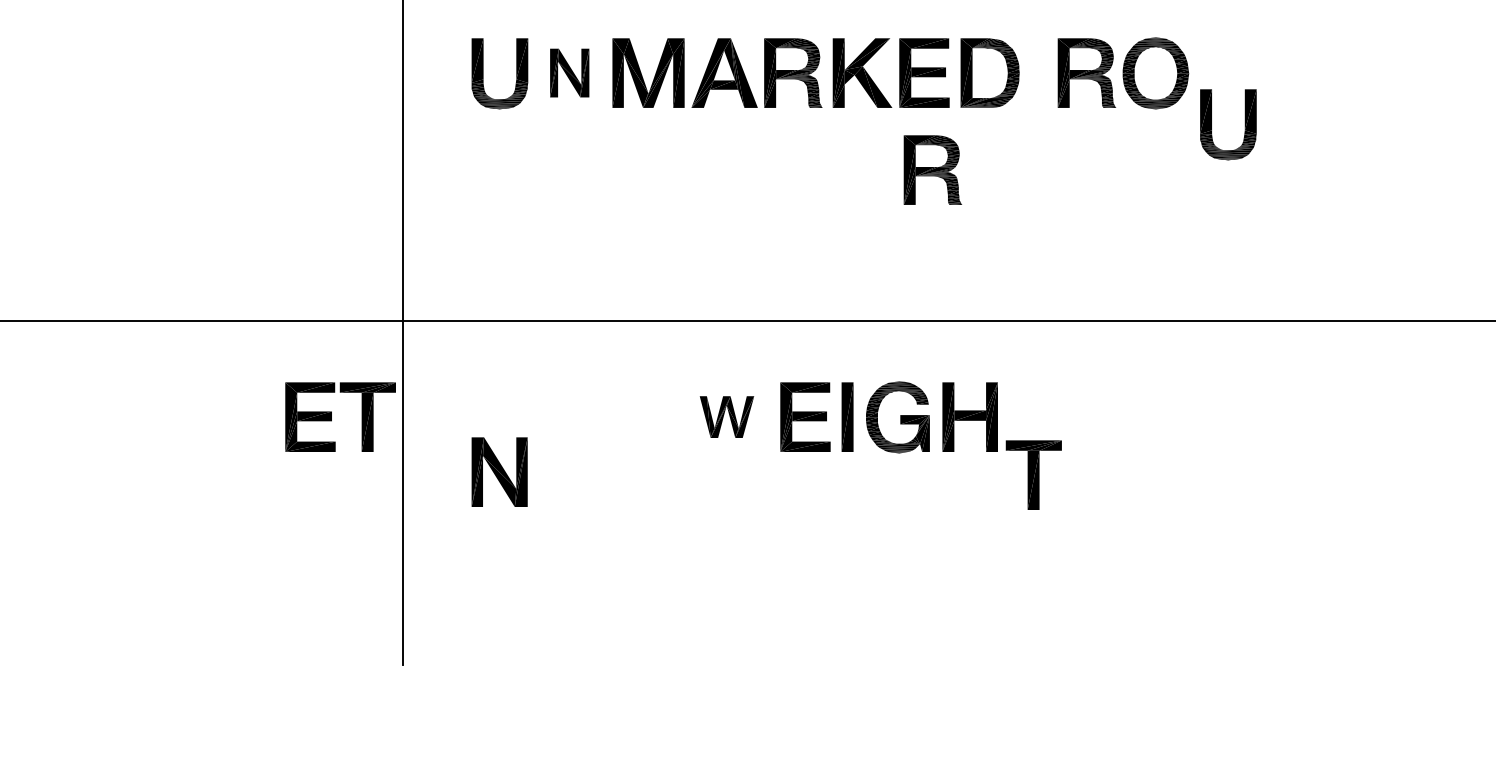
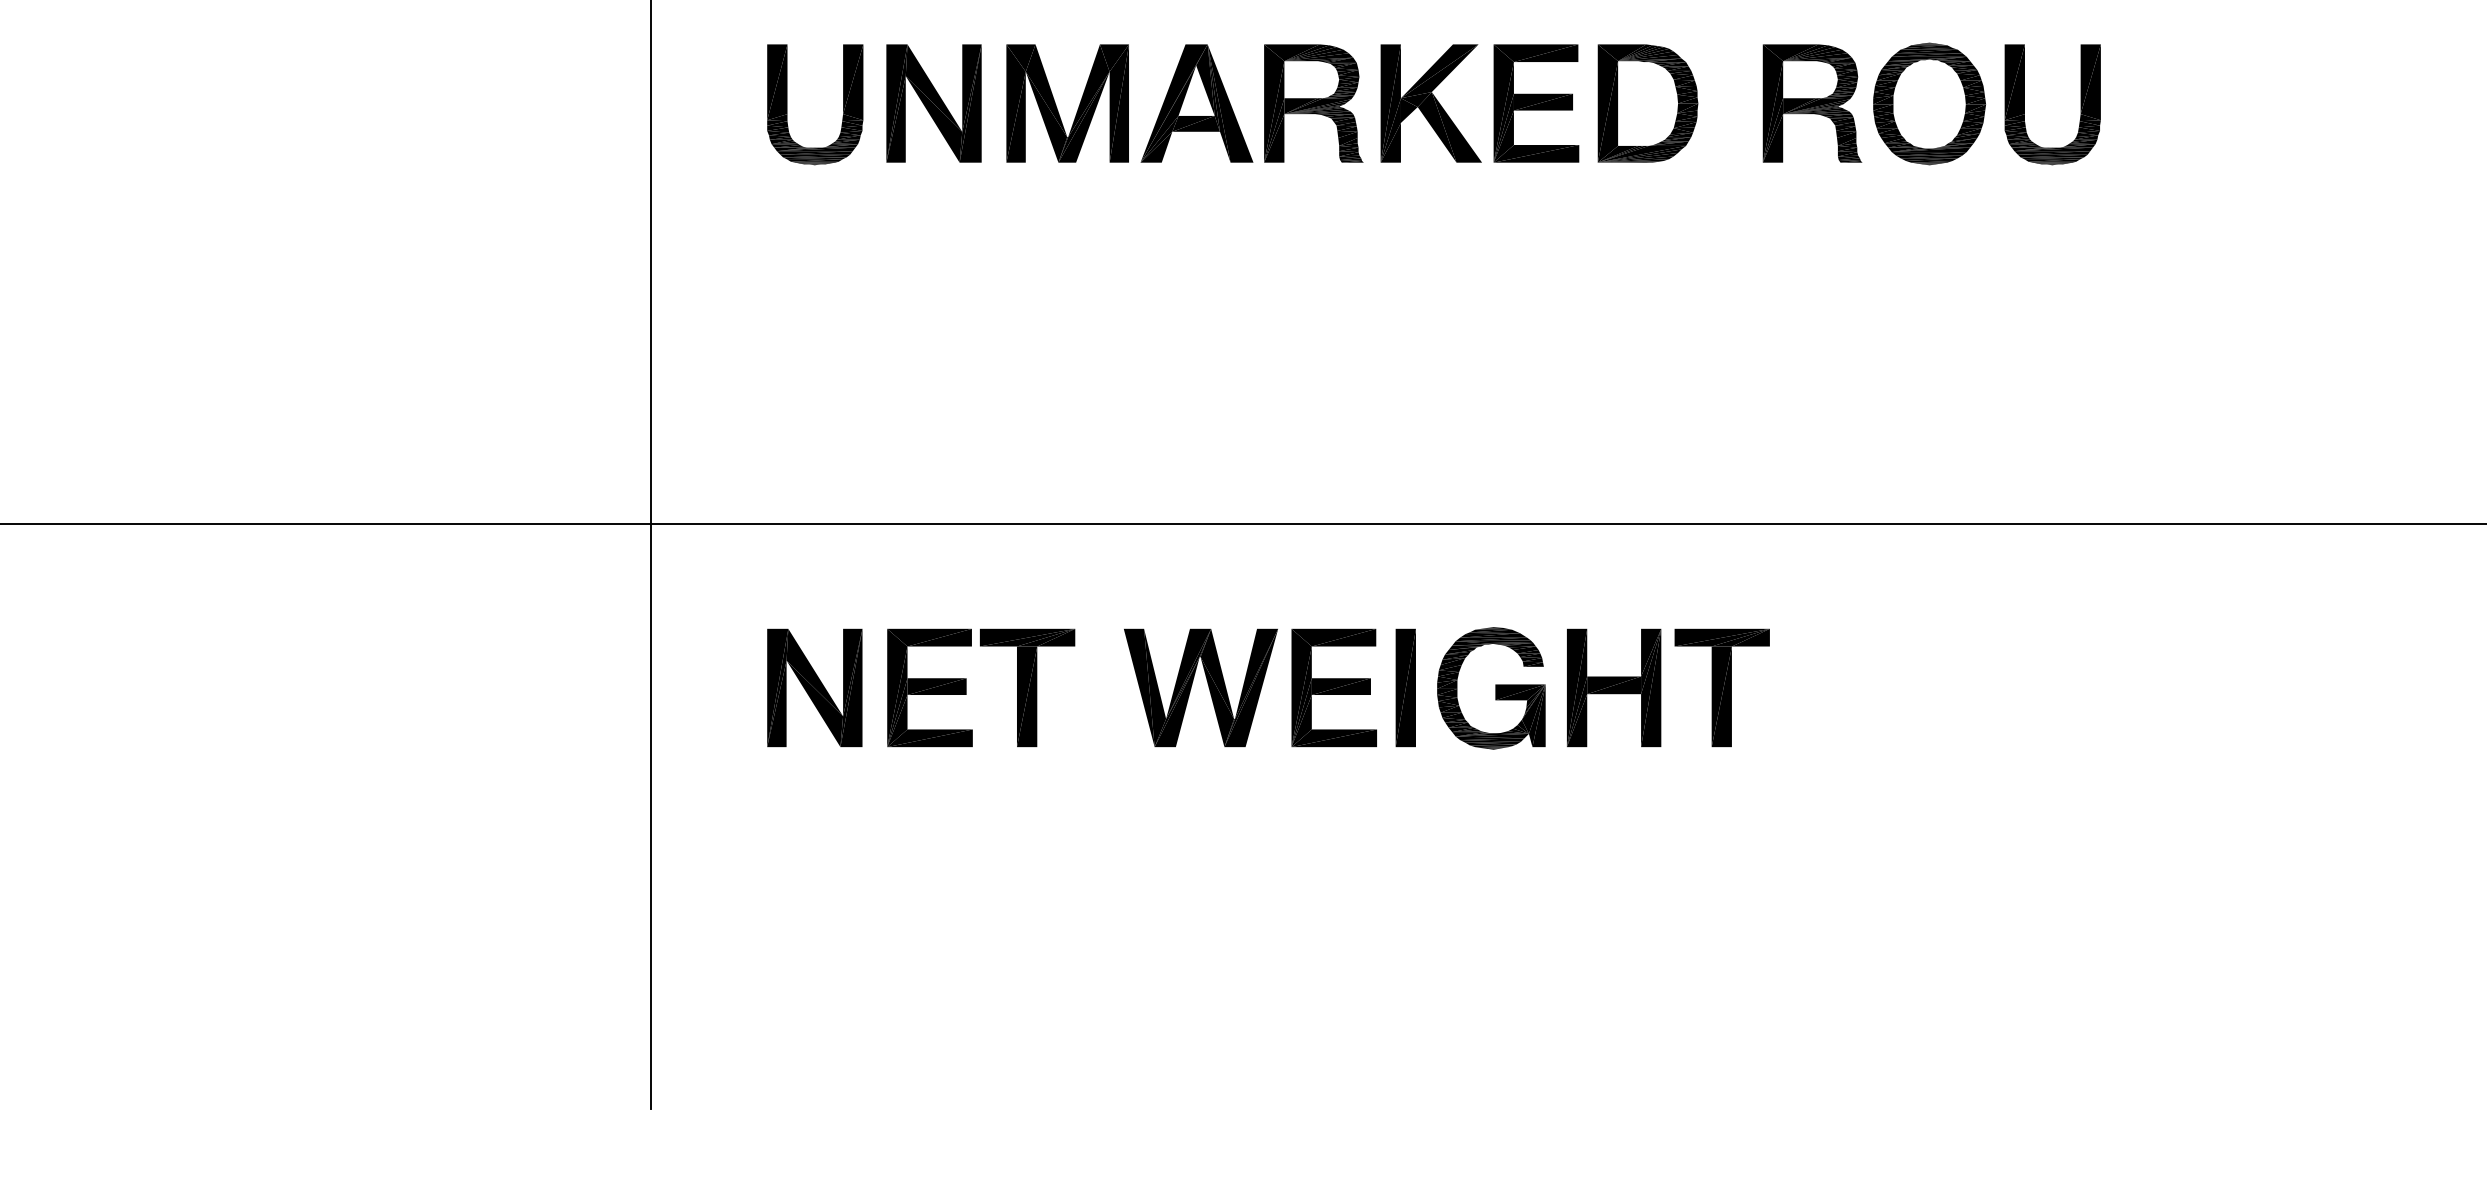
part: (569, 72) -> (933, 102), size x1.43
part: (1244, 124) -> (2080, 104), moved
part: (932, 169) -> (1550, 267), removed
part: (331, 416) -> (965, 686), moved
part: (726, 416) -> (1200, 686), size x1.67
part: (499, 471) -> (814, 686), moved
part: (1033, 474) -> (1721, 686), moved

